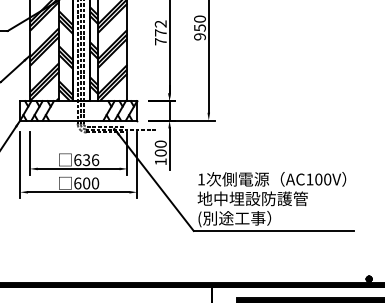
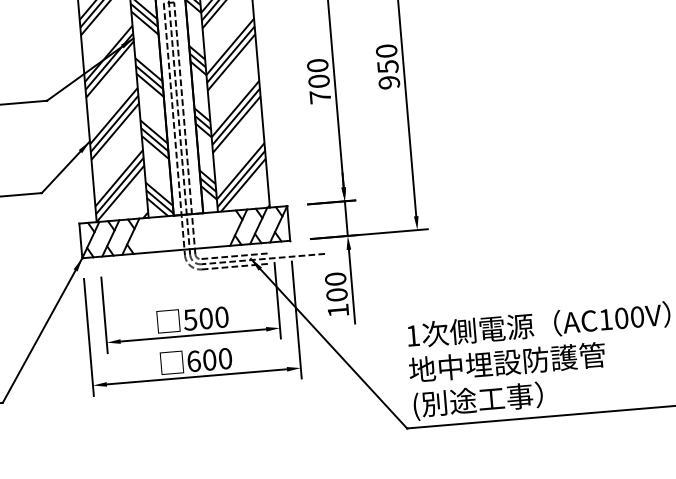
text: (160, 28) -> (317, 73), 772 -> 700
text: (86, 160) -> (206, 319), 636 -> 500

